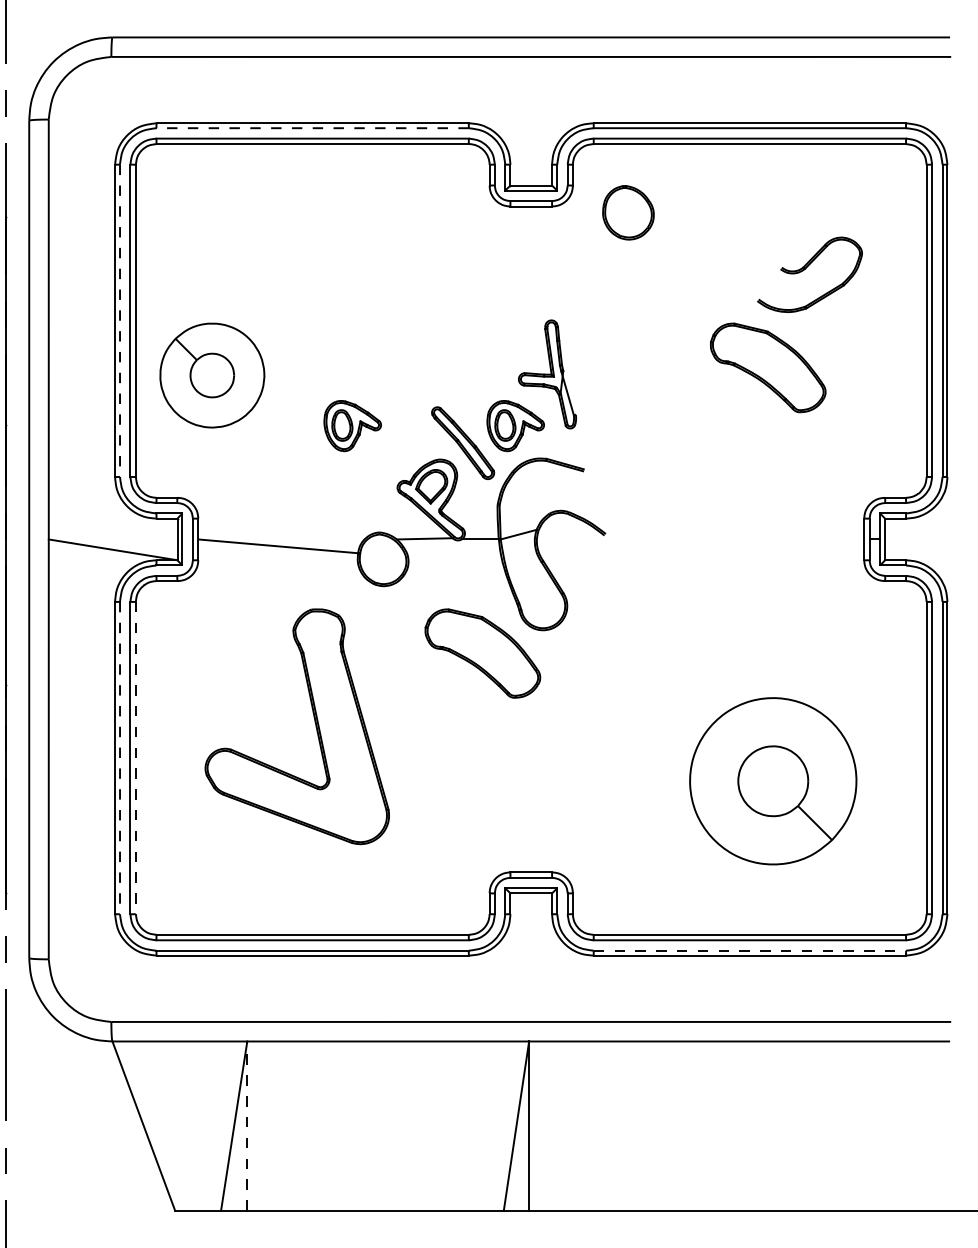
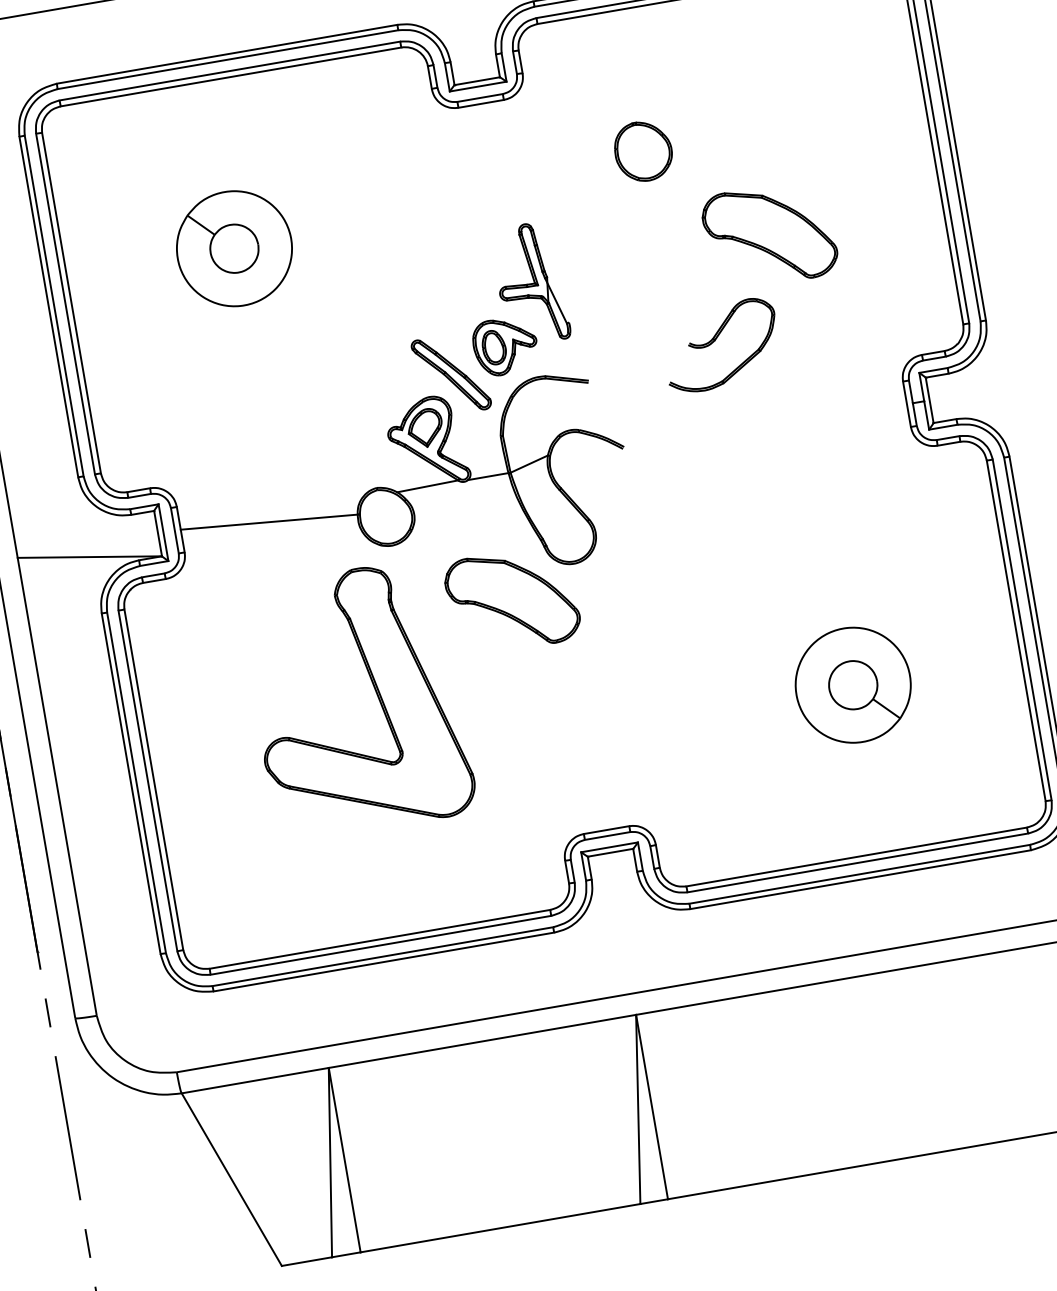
line: (312, 128) -> (227, 60), dashed -> solid
part: (628, 212) -> (643, 151), moved
part: (805, 269) -> (715, 340), moved
line: (120, 321) -> (54, 306), dashed -> solid
part: (212, 375) -> (234, 248), moved
part: (352, 426) -> (327, 377), removed
part: (314, 722) -> (375, 692), moved
line: (120, 758) -> (137, 783), dashed -> solid
line: (135, 758) -> (153, 780), dashed -> solid
part: (772, 781) -> (852, 685), size x0.62
line: (750, 950) -> (860, 873), dashed -> solid
line: (247, 1126) -> (344, 1160), dashed -> solid

